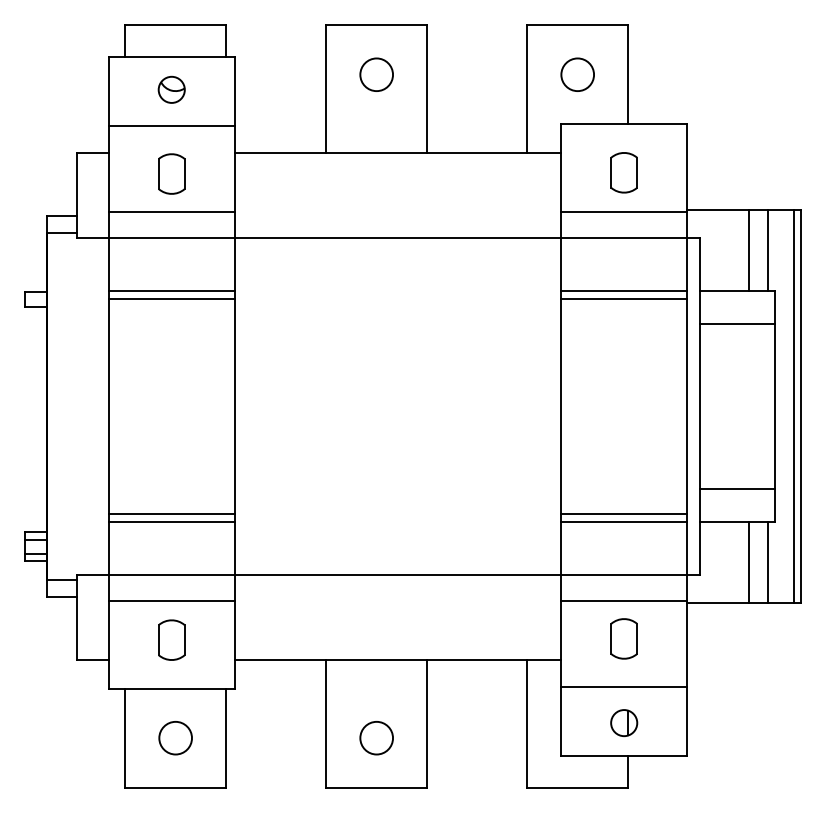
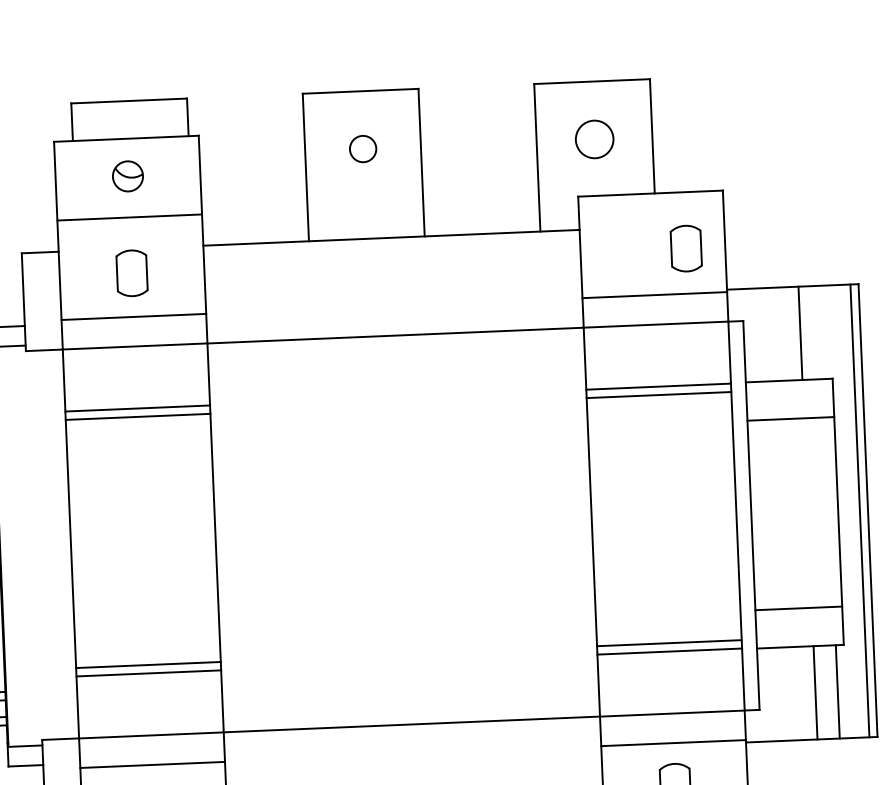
circle: (376, 74) -> (362, 148), size x0.7
part: (623, 172) -> (685, 248), moved
line: (768, 249) -> (822, 331), removed

